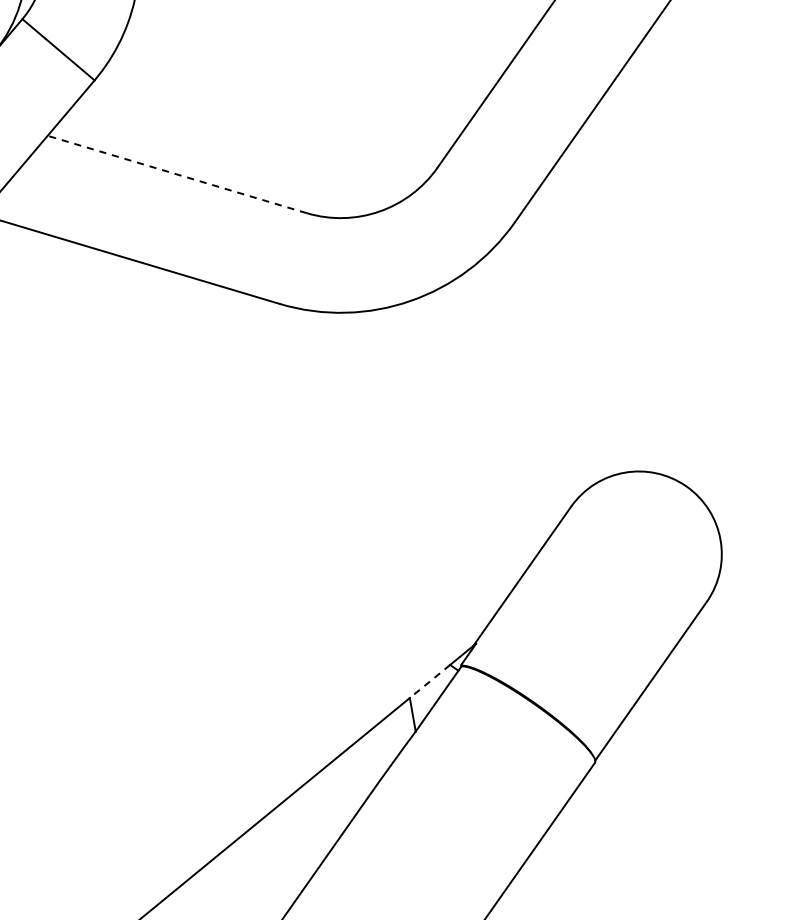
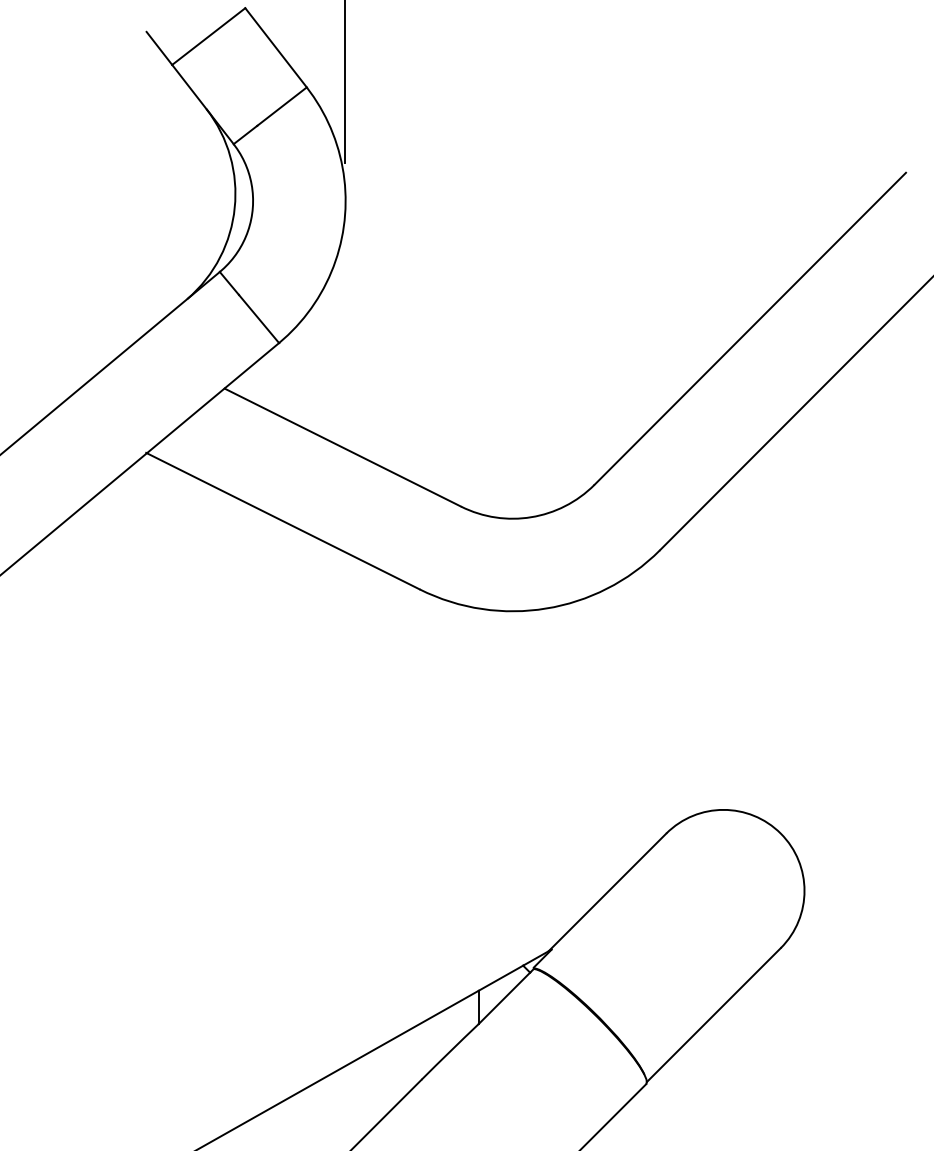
line: (176, 174) -> (342, 447), dashed -> solid
line: (429, 681) -> (500, 978), dashed -> solid

